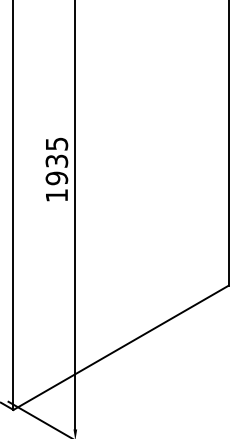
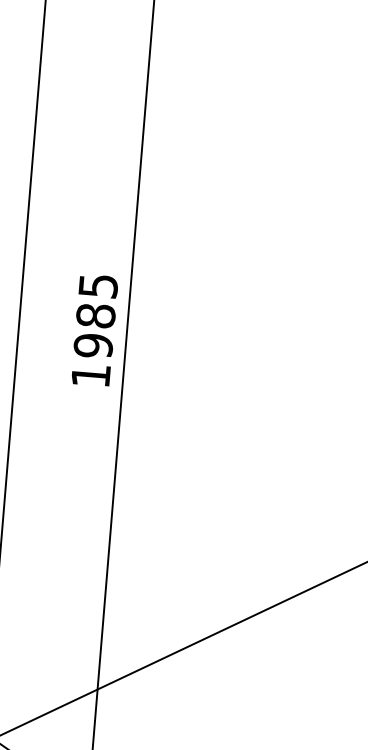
text: (56, 160) -> (95, 314), 1935 -> 1985

